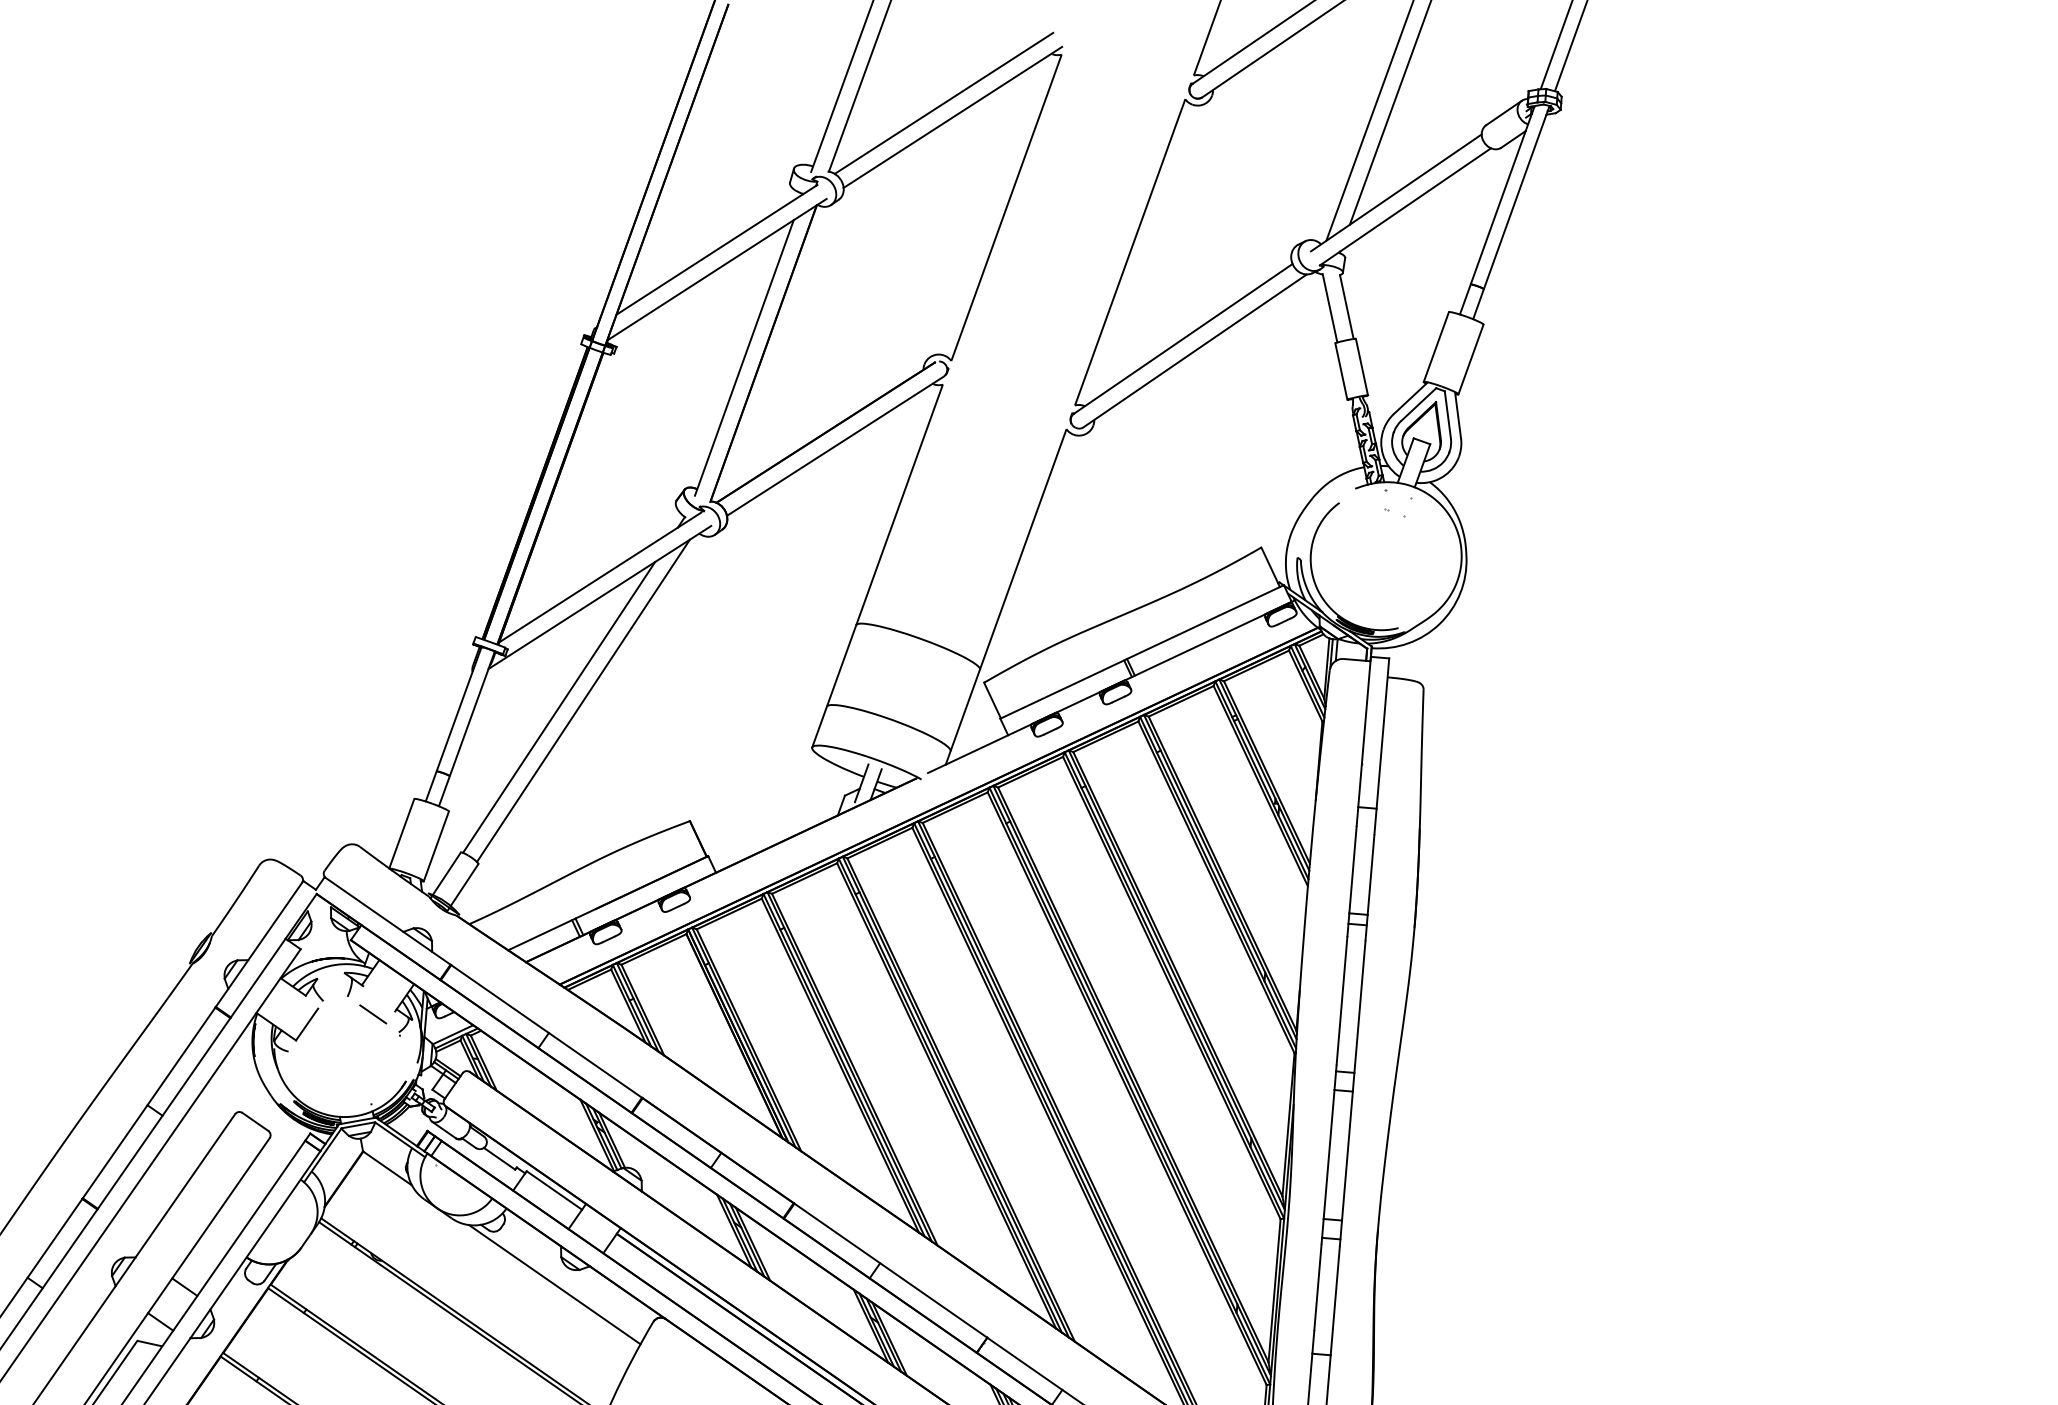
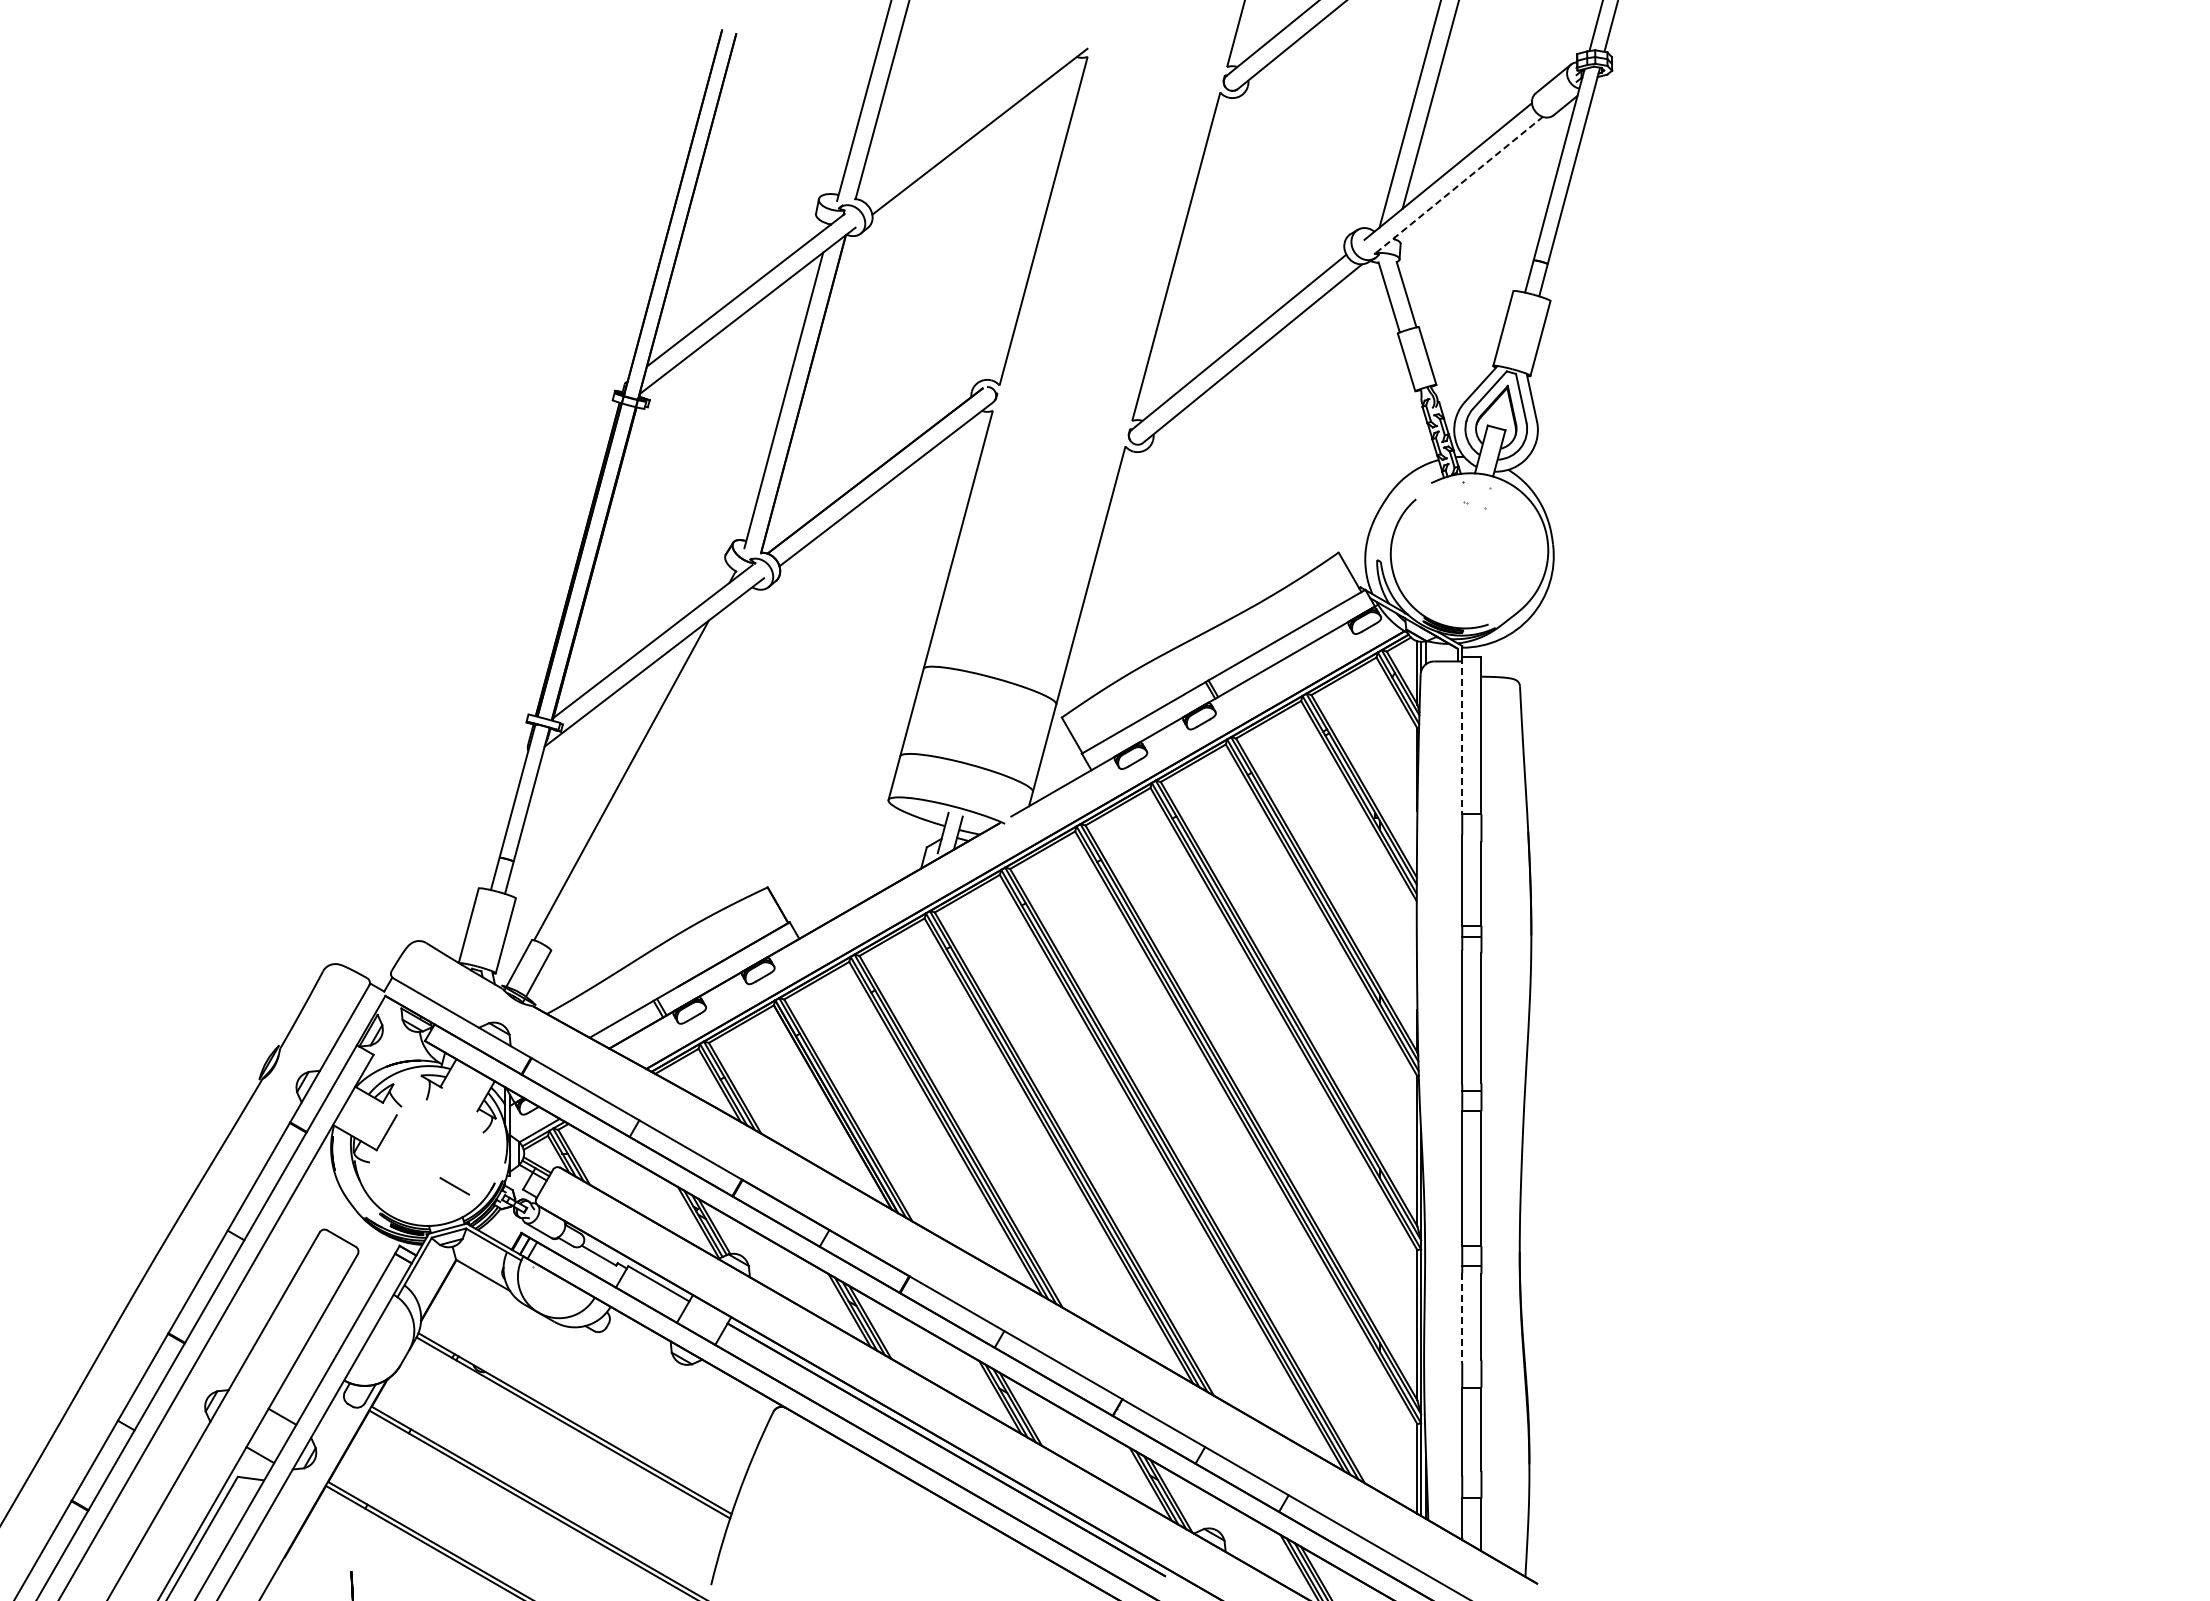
line: (943, 102) -> (968, 117), removed
line: (1406, 206) -> (1459, 184), solid -> dashed
line: (582, 700) -> (645, 771), removed
line: (1365, 727) -> (1462, 730), solid -> dashed
line: (372, 1014) -> (454, 1186), moved
line: (553, 1284) -> (666, 1381), removed
line: (1318, 1286) -> (1462, 1317), solid -> dashed

